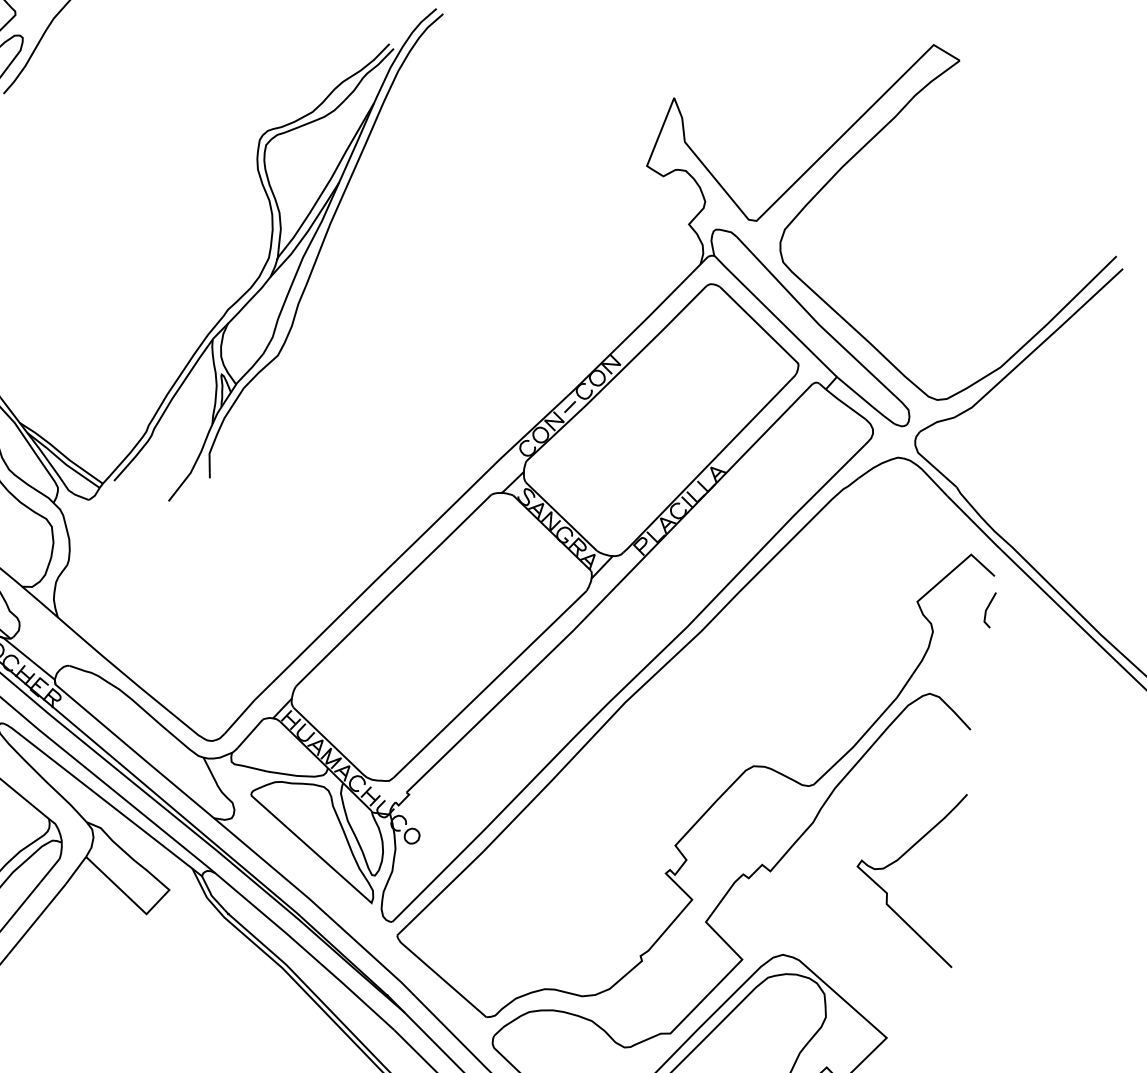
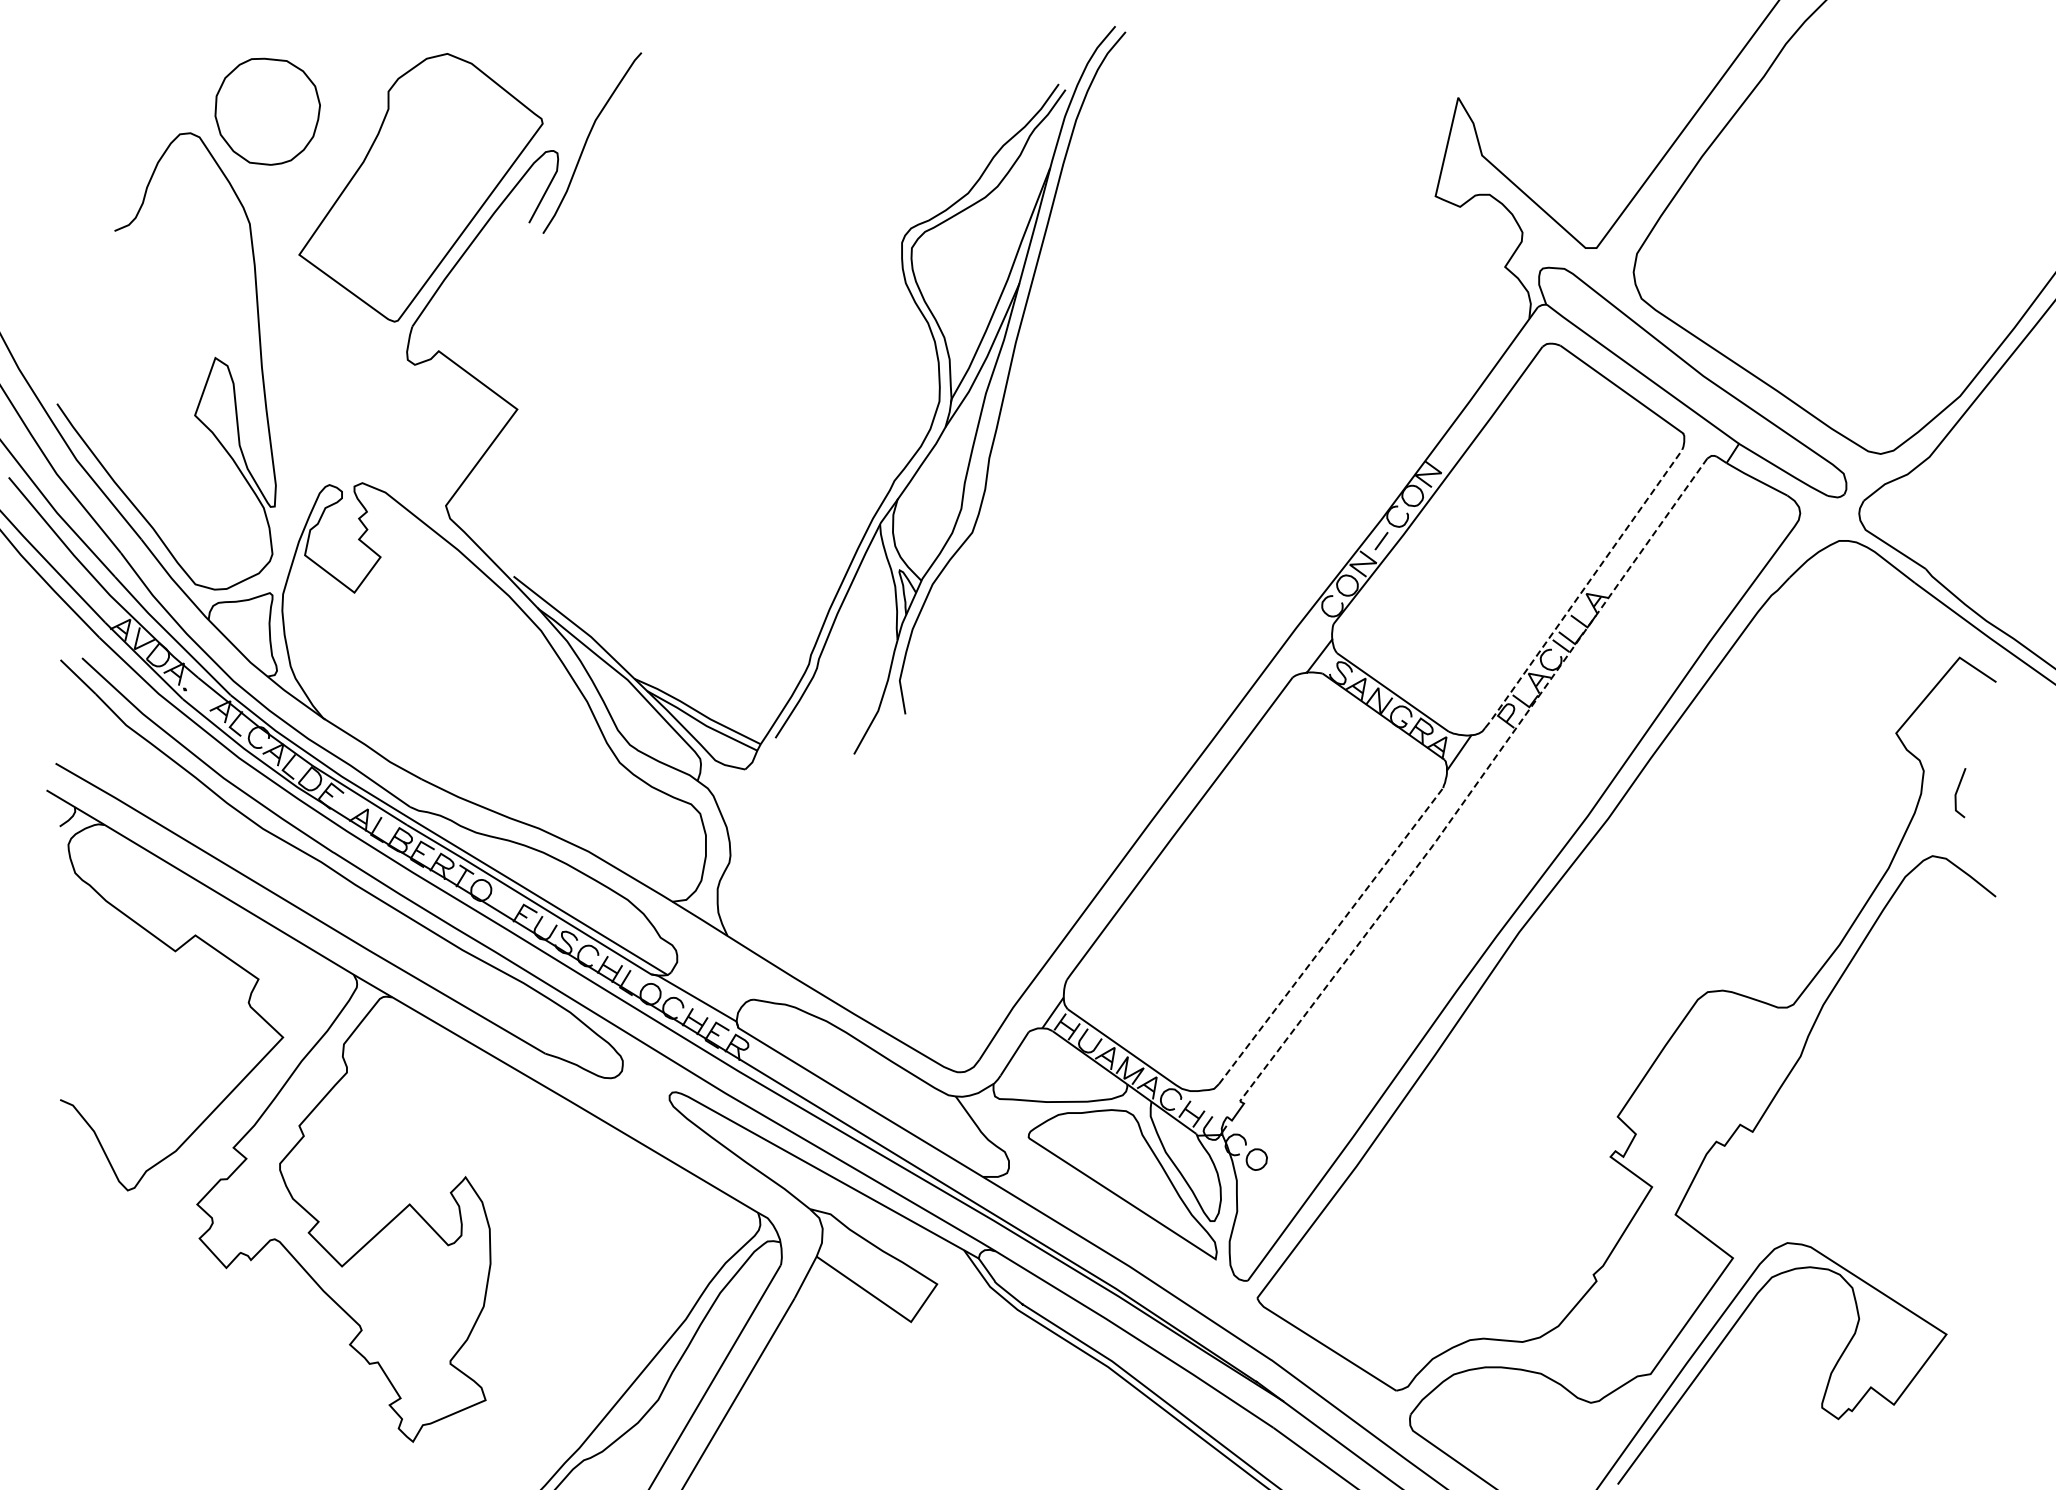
line: (709, 464) -> (1583, 589), solid -> dashed
line: (611, 591) -> (1476, 783), solid -> dashed
line: (987, 609) -> (1957, 792), moved
line: (490, 684) -> (1331, 936), solid -> dashed
curve: (898, 860) -> (1925, 1089), removed

